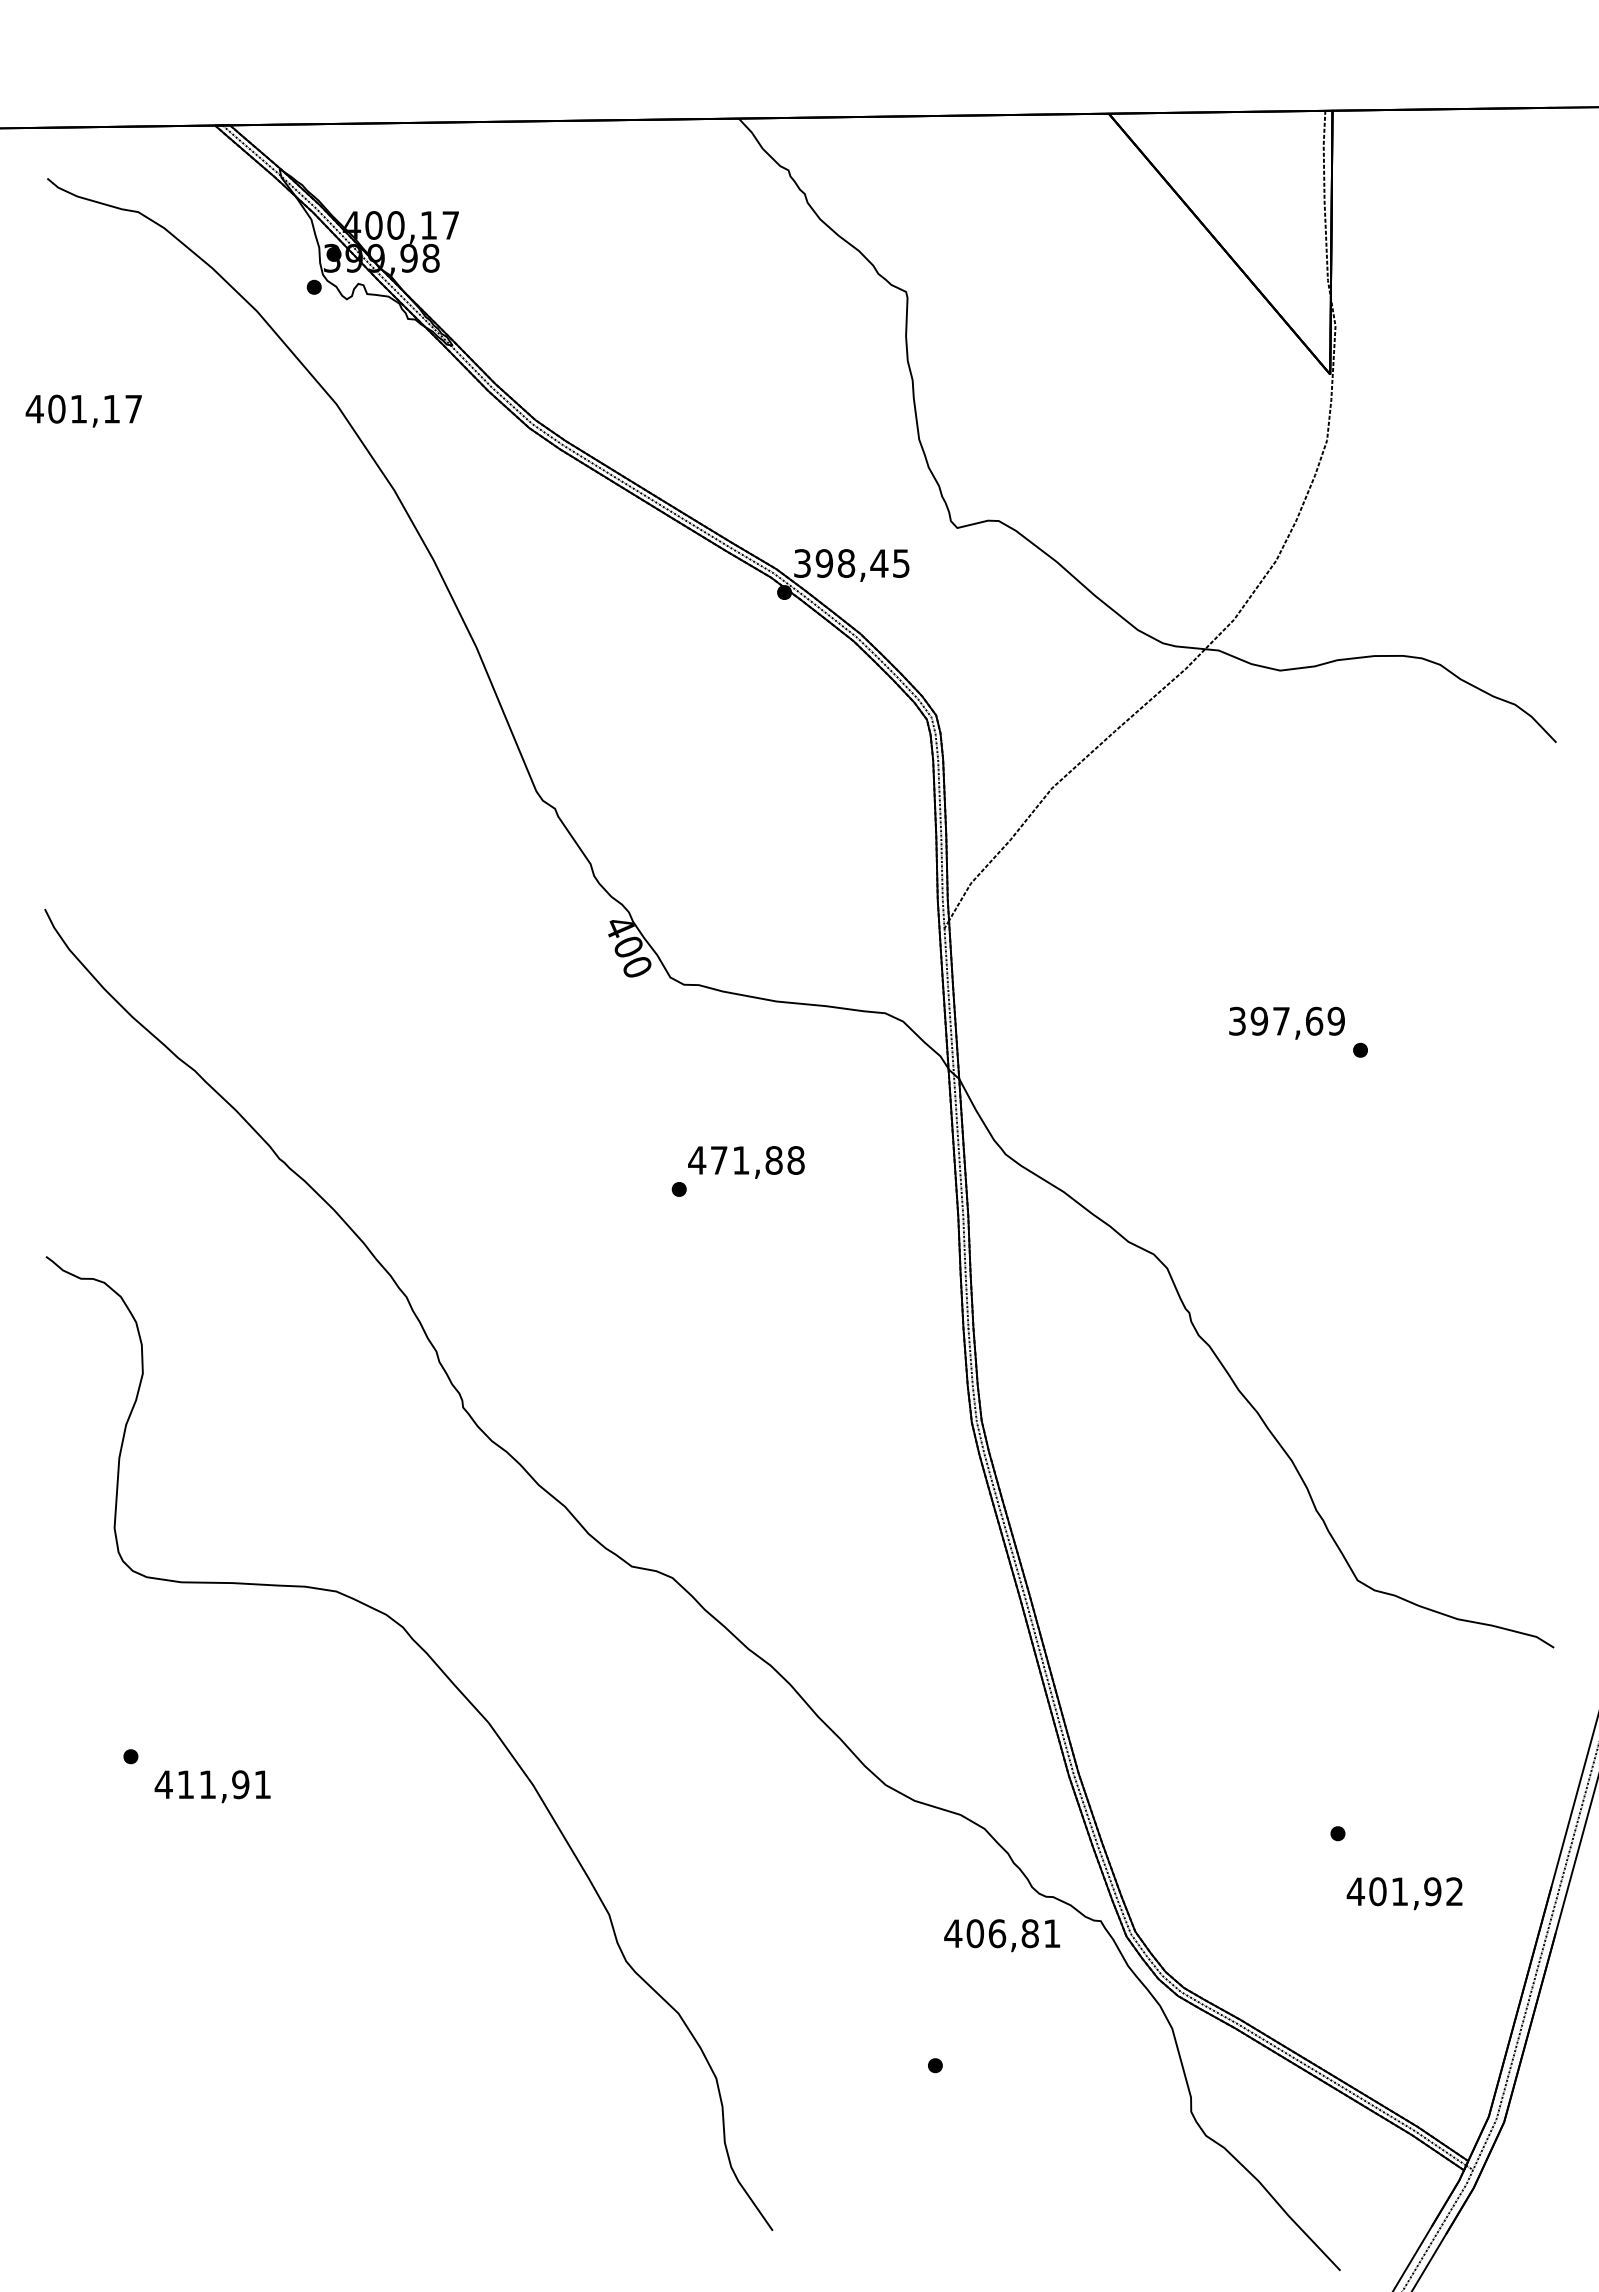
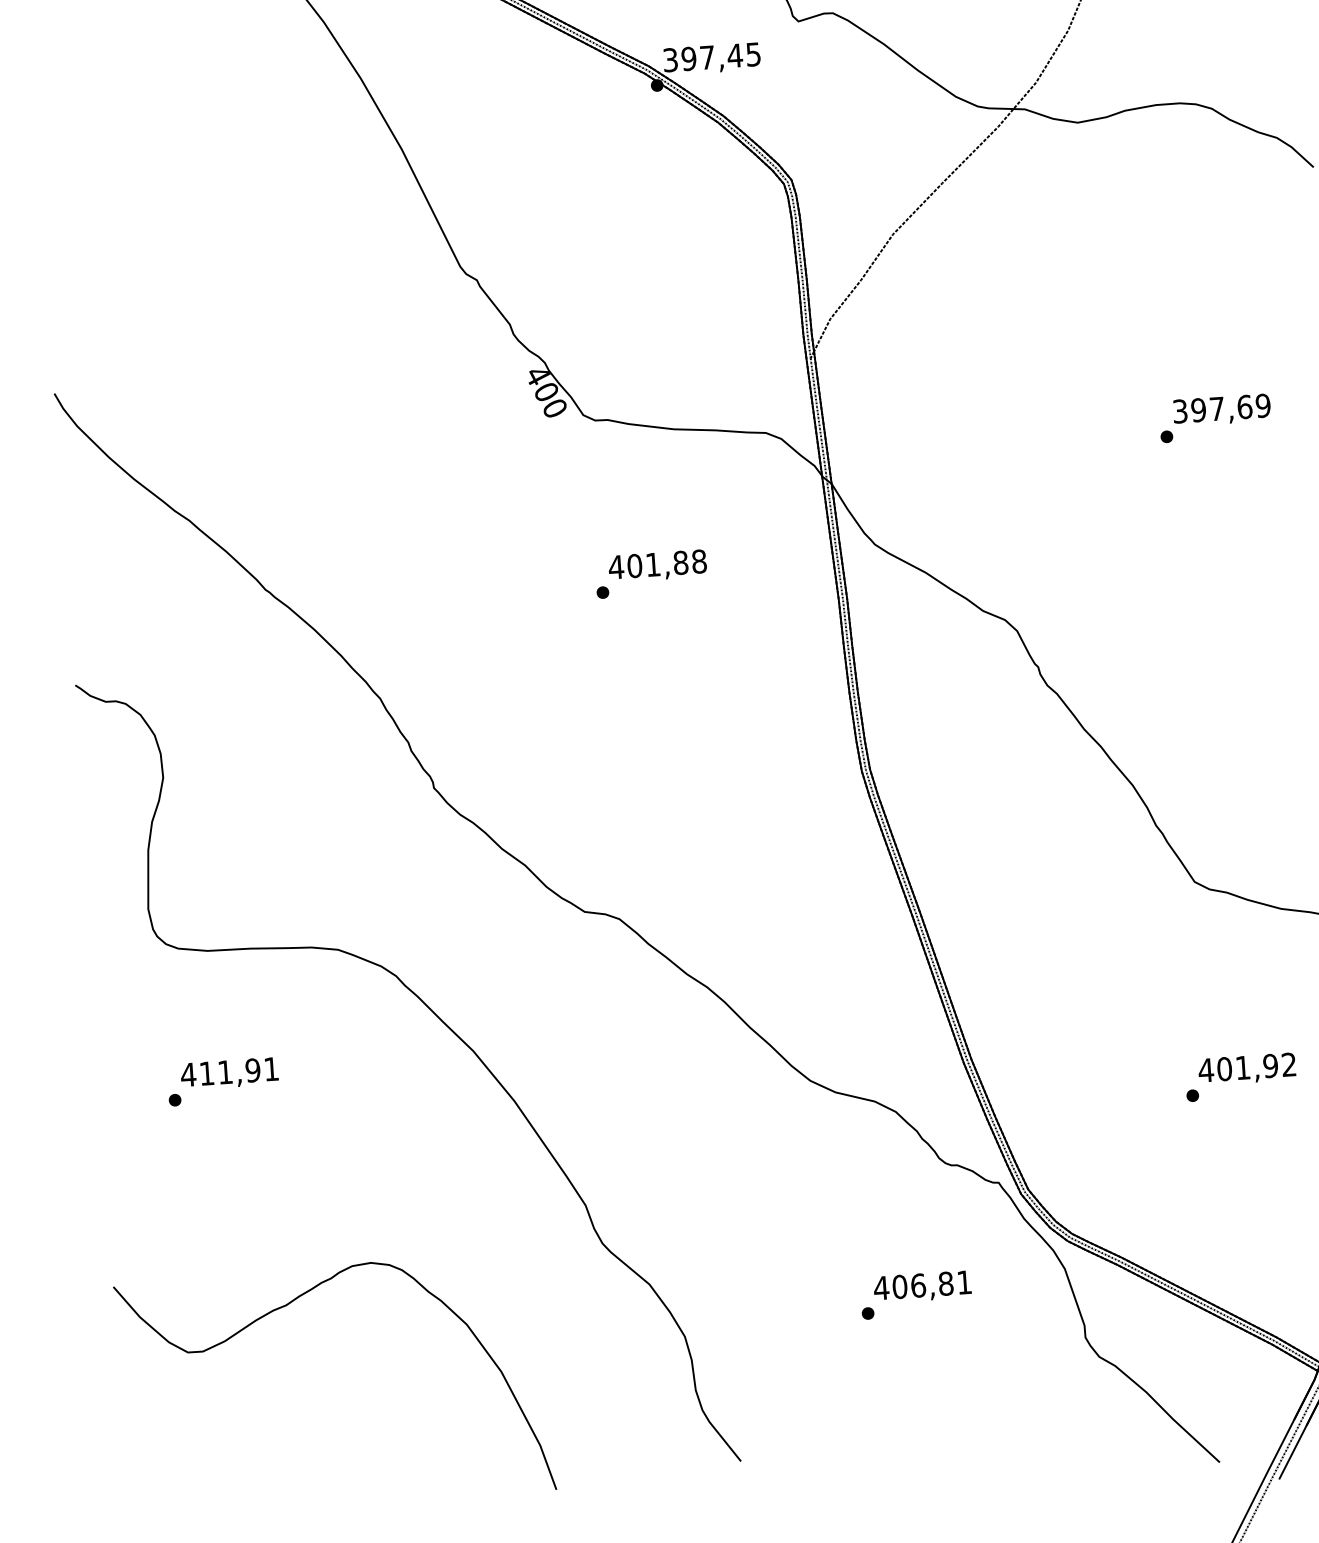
text: (846, 563) -> (707, 57), 398,45 -> 397,45
text: (1286, 1022) -> (1221, 409), moved
text: (718, 1160) -> (634, 566), 471,88 -> 401,88
text: (212, 1786) -> (229, 1073), moved
text: (1404, 1893) -> (1247, 1069), moved
text: (1002, 1935) -> (922, 1286), moved
curve: (247, 2009) -> (287, 1305), added

